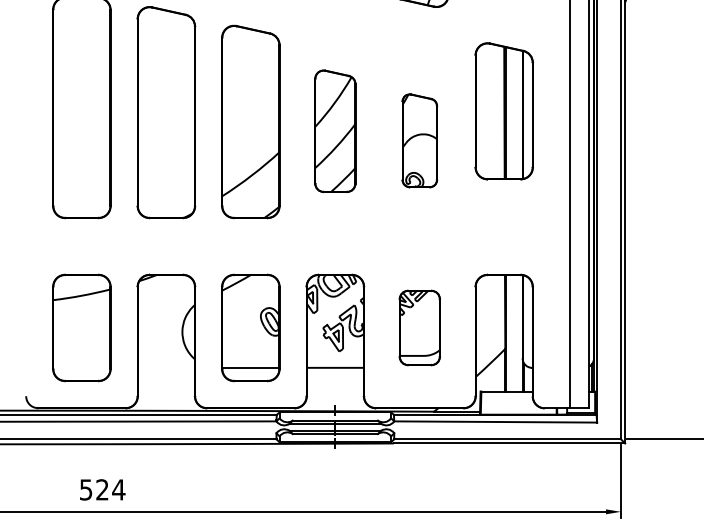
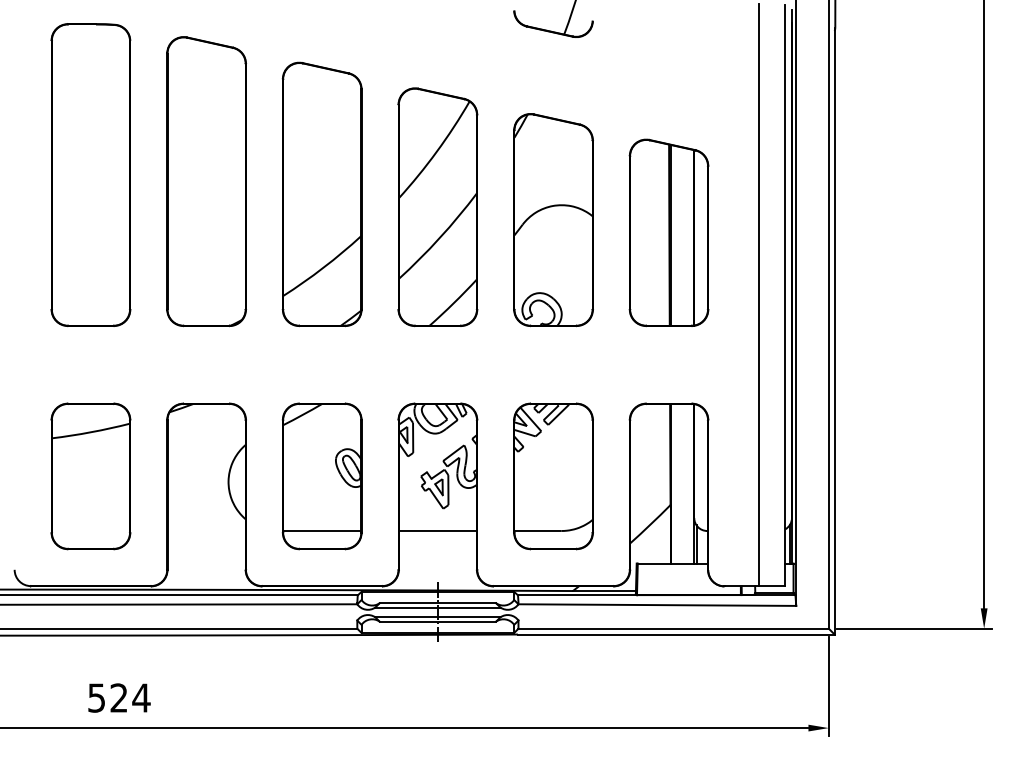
part: (503, 111) -> (668, 232), moved
part: (335, 130) -> (437, 206), size x1.43
part: (419, 141) -> (553, 220), size x1.67
part: (419, 328) -> (553, 476), size x1.43

